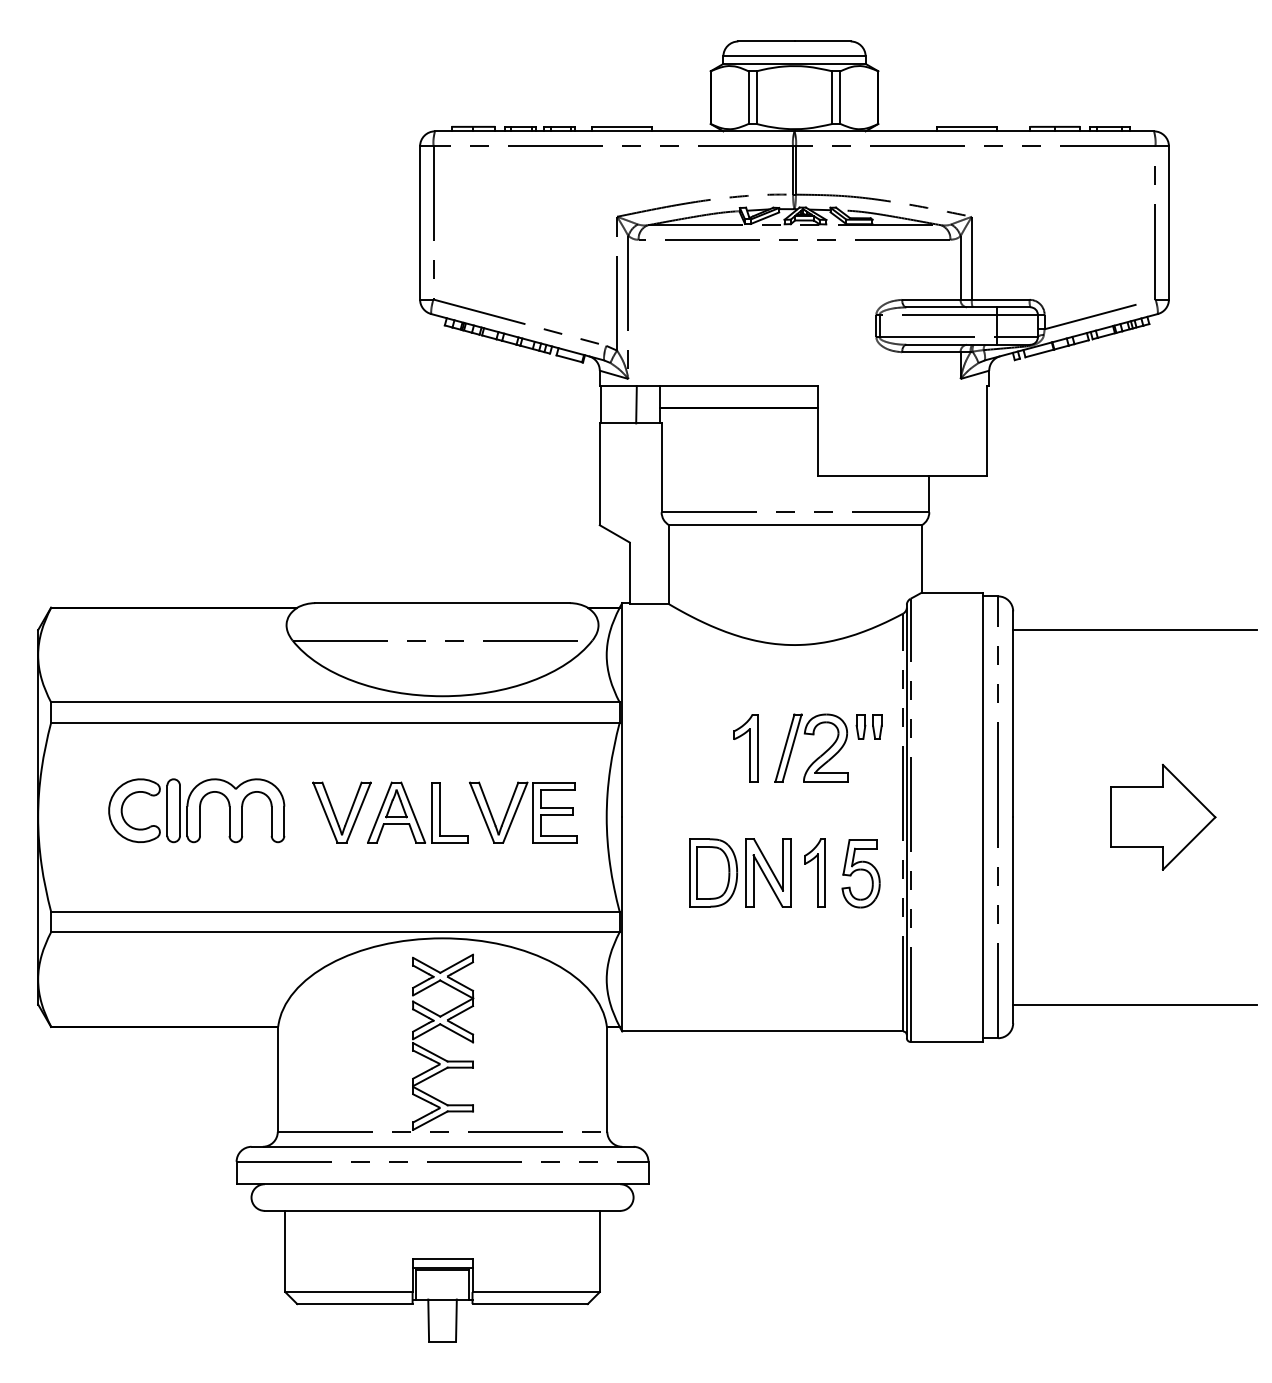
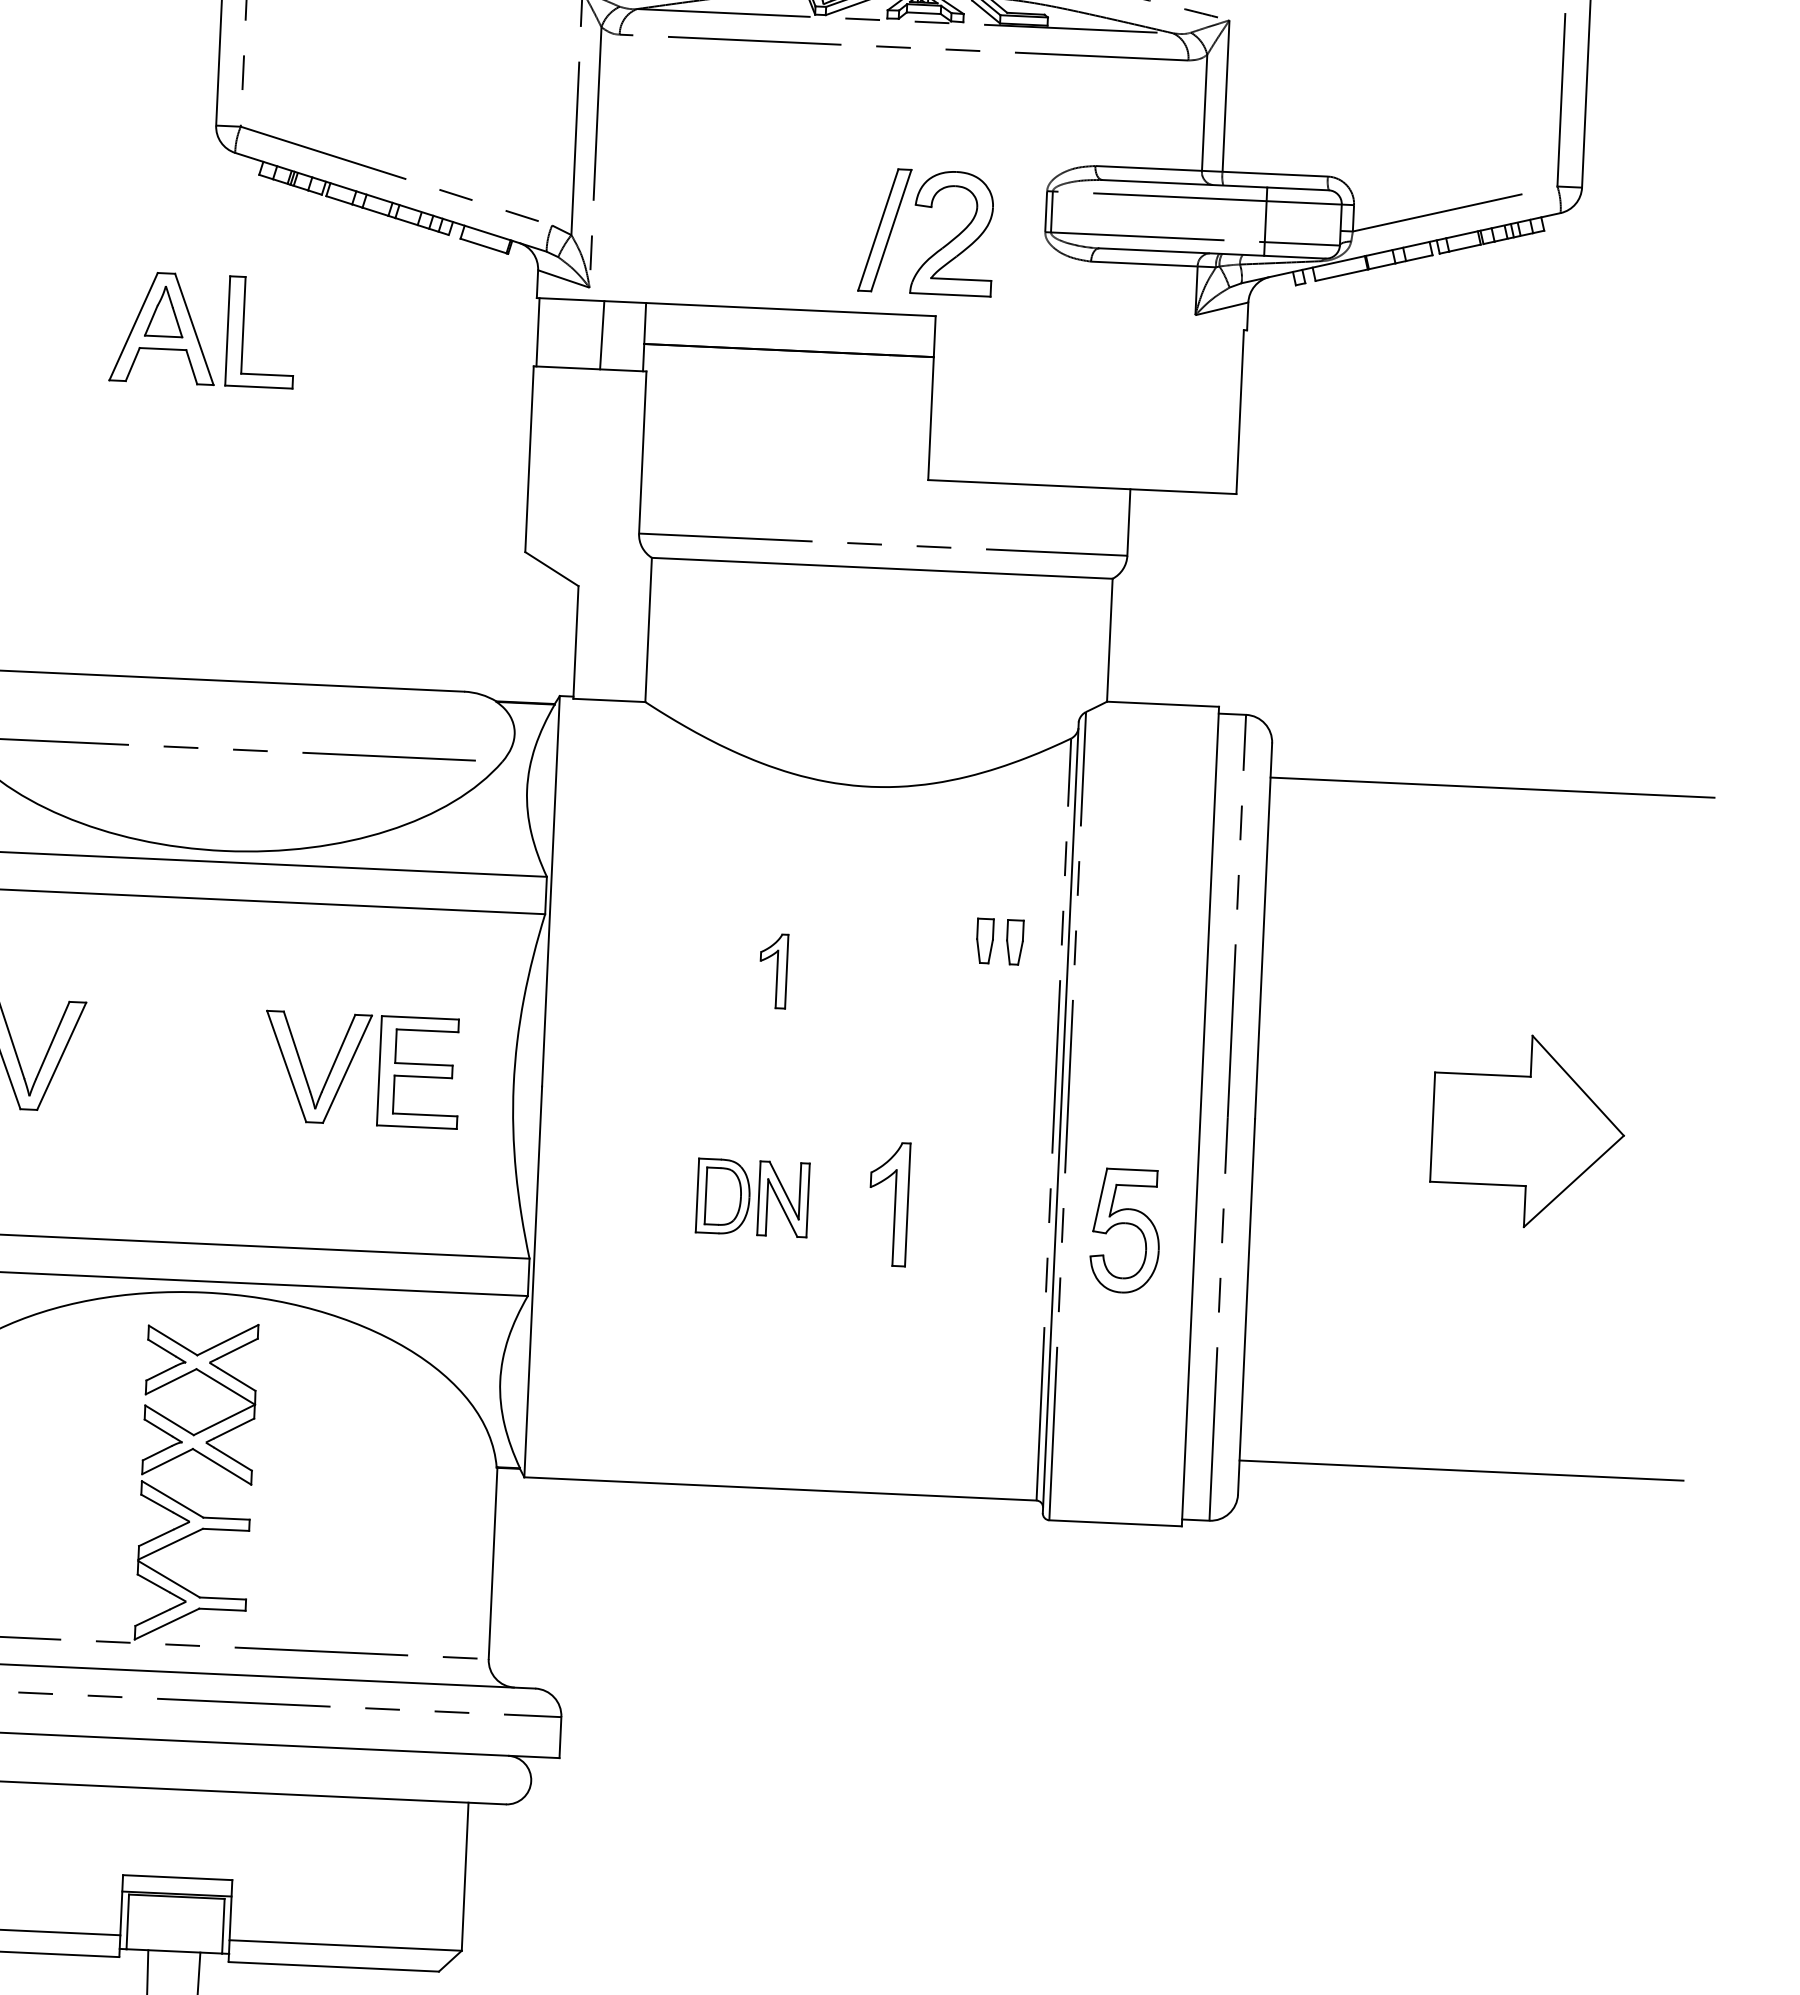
part: (745, 748) -> (772, 971), size x0.6
part: (817, 757) -> (936, 249), moved
part: (417, 812) -> (202, 329), moved
part: (740, 872) -> (753, 1197), size x0.6
part: (860, 873) -> (1124, 1230), moved

